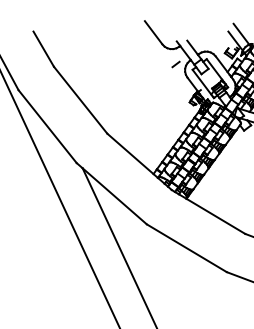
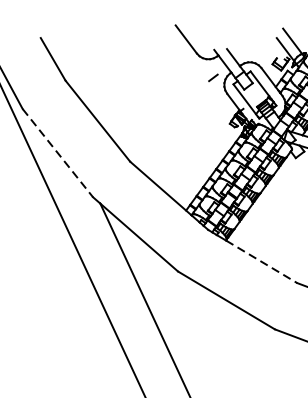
line: (47, 126) -> (57, 152), solid -> dashed
line: (216, 216) -> (262, 261), solid -> dashed

